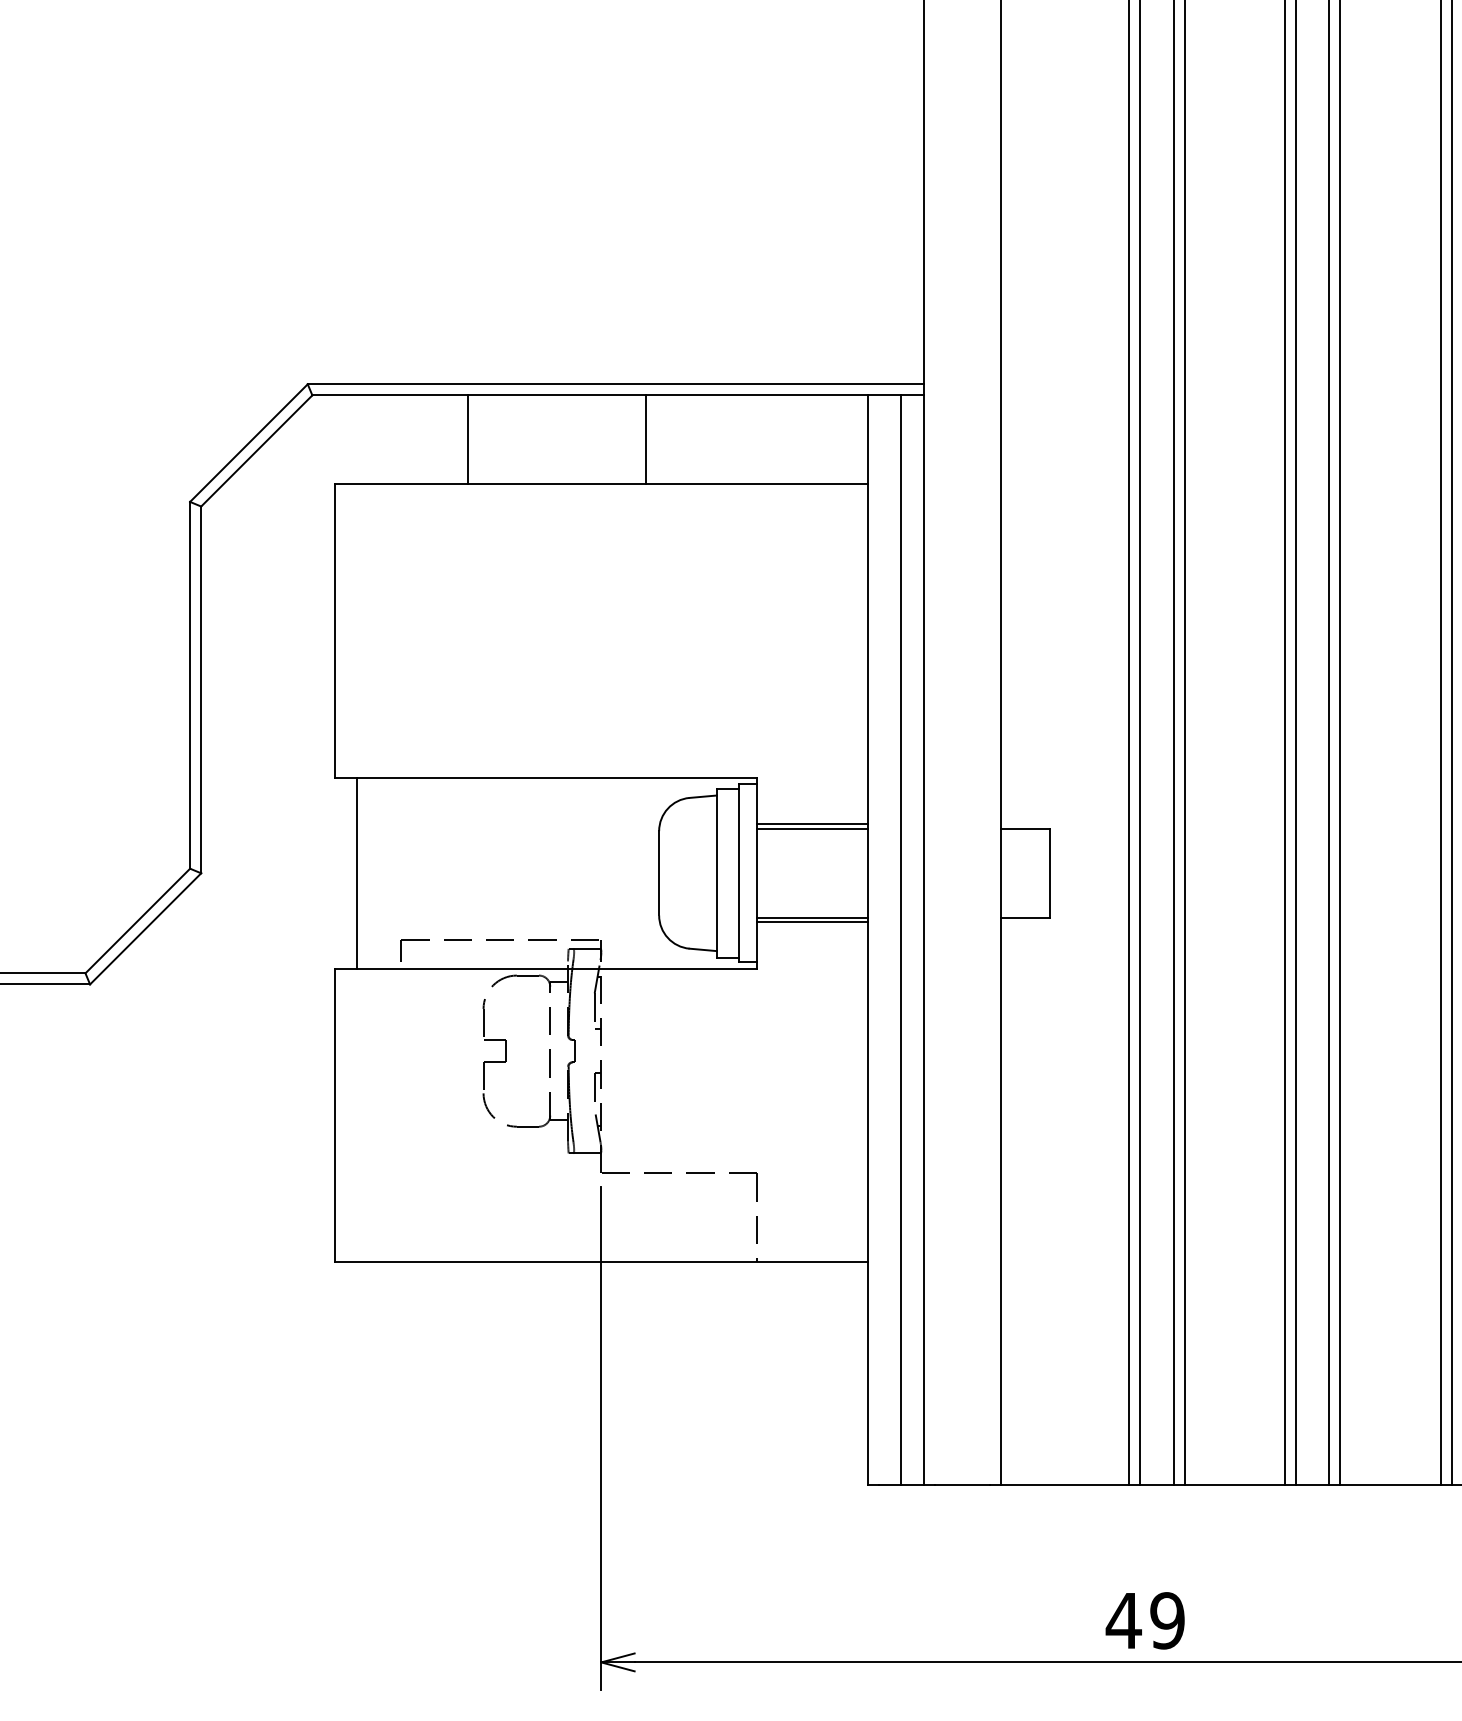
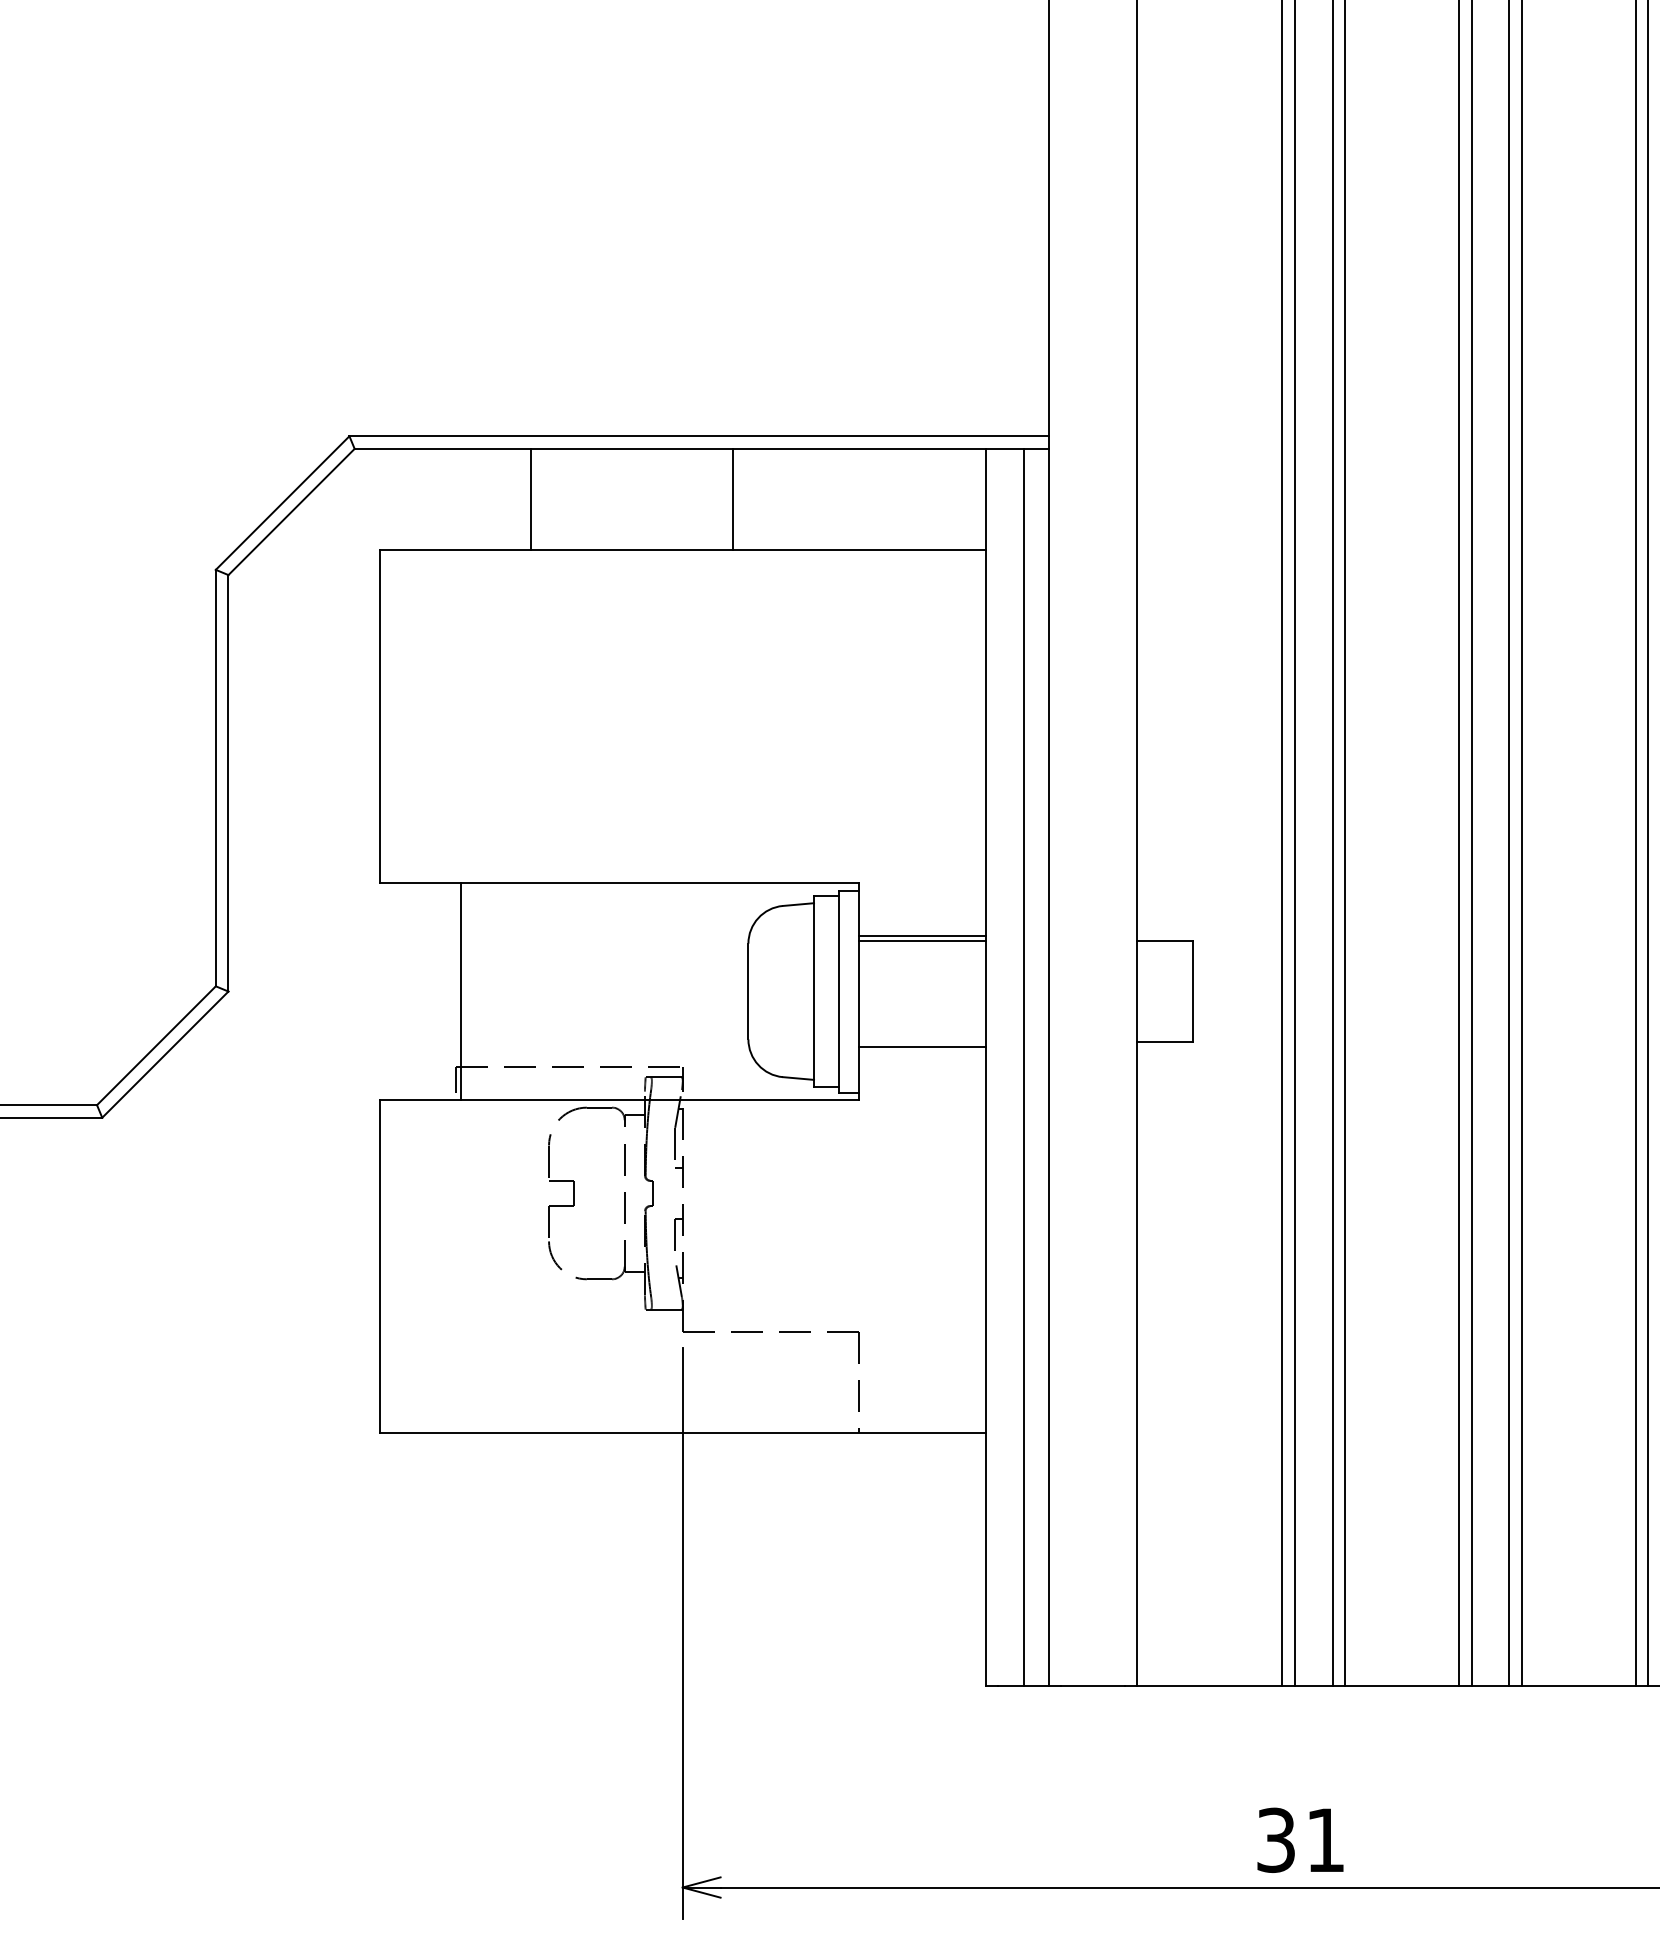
line: (357, 873) -> (461, 991), moved
line: (812, 918) -> (922, 1042), removed
text: (1145, 1620) -> (1300, 1839), 49 -> 31

